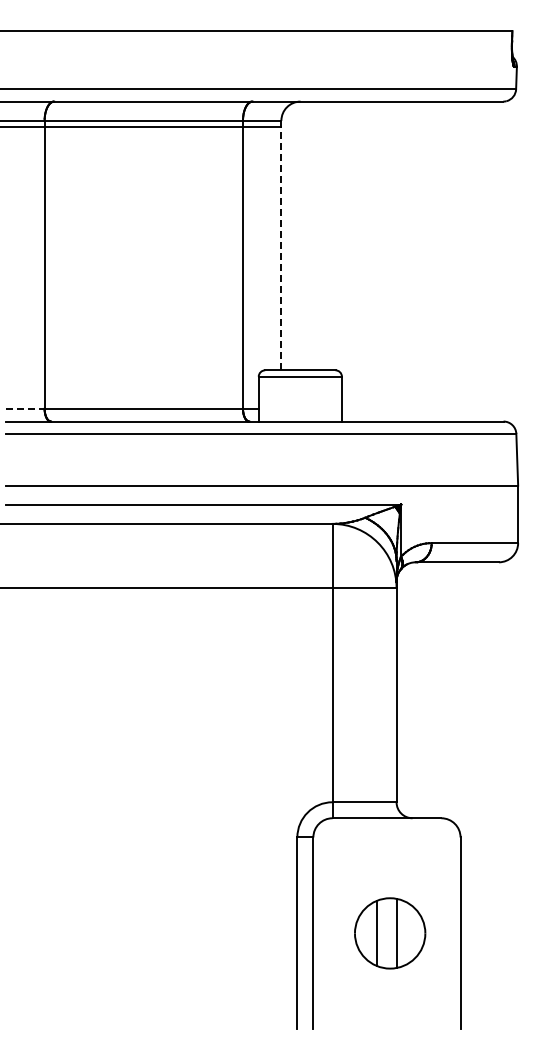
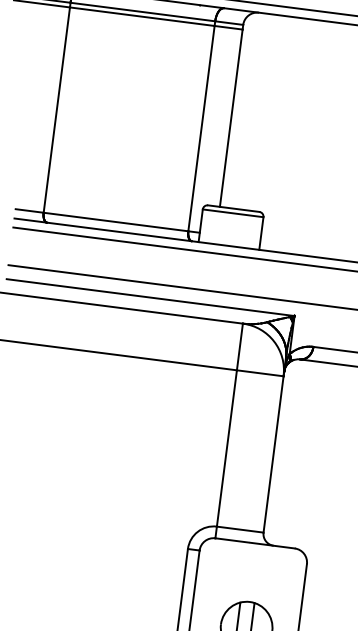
line: (281, 248) -> (231, 118), dashed -> solid
line: (25, 408) -> (29, 210), dashed -> solid

